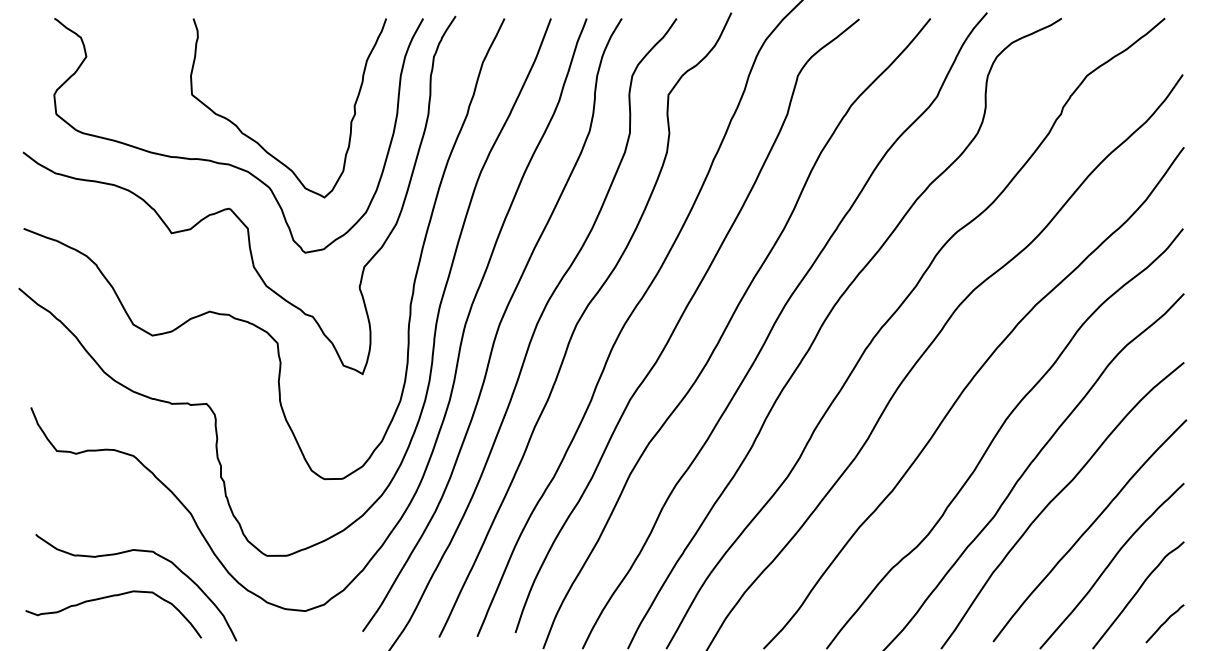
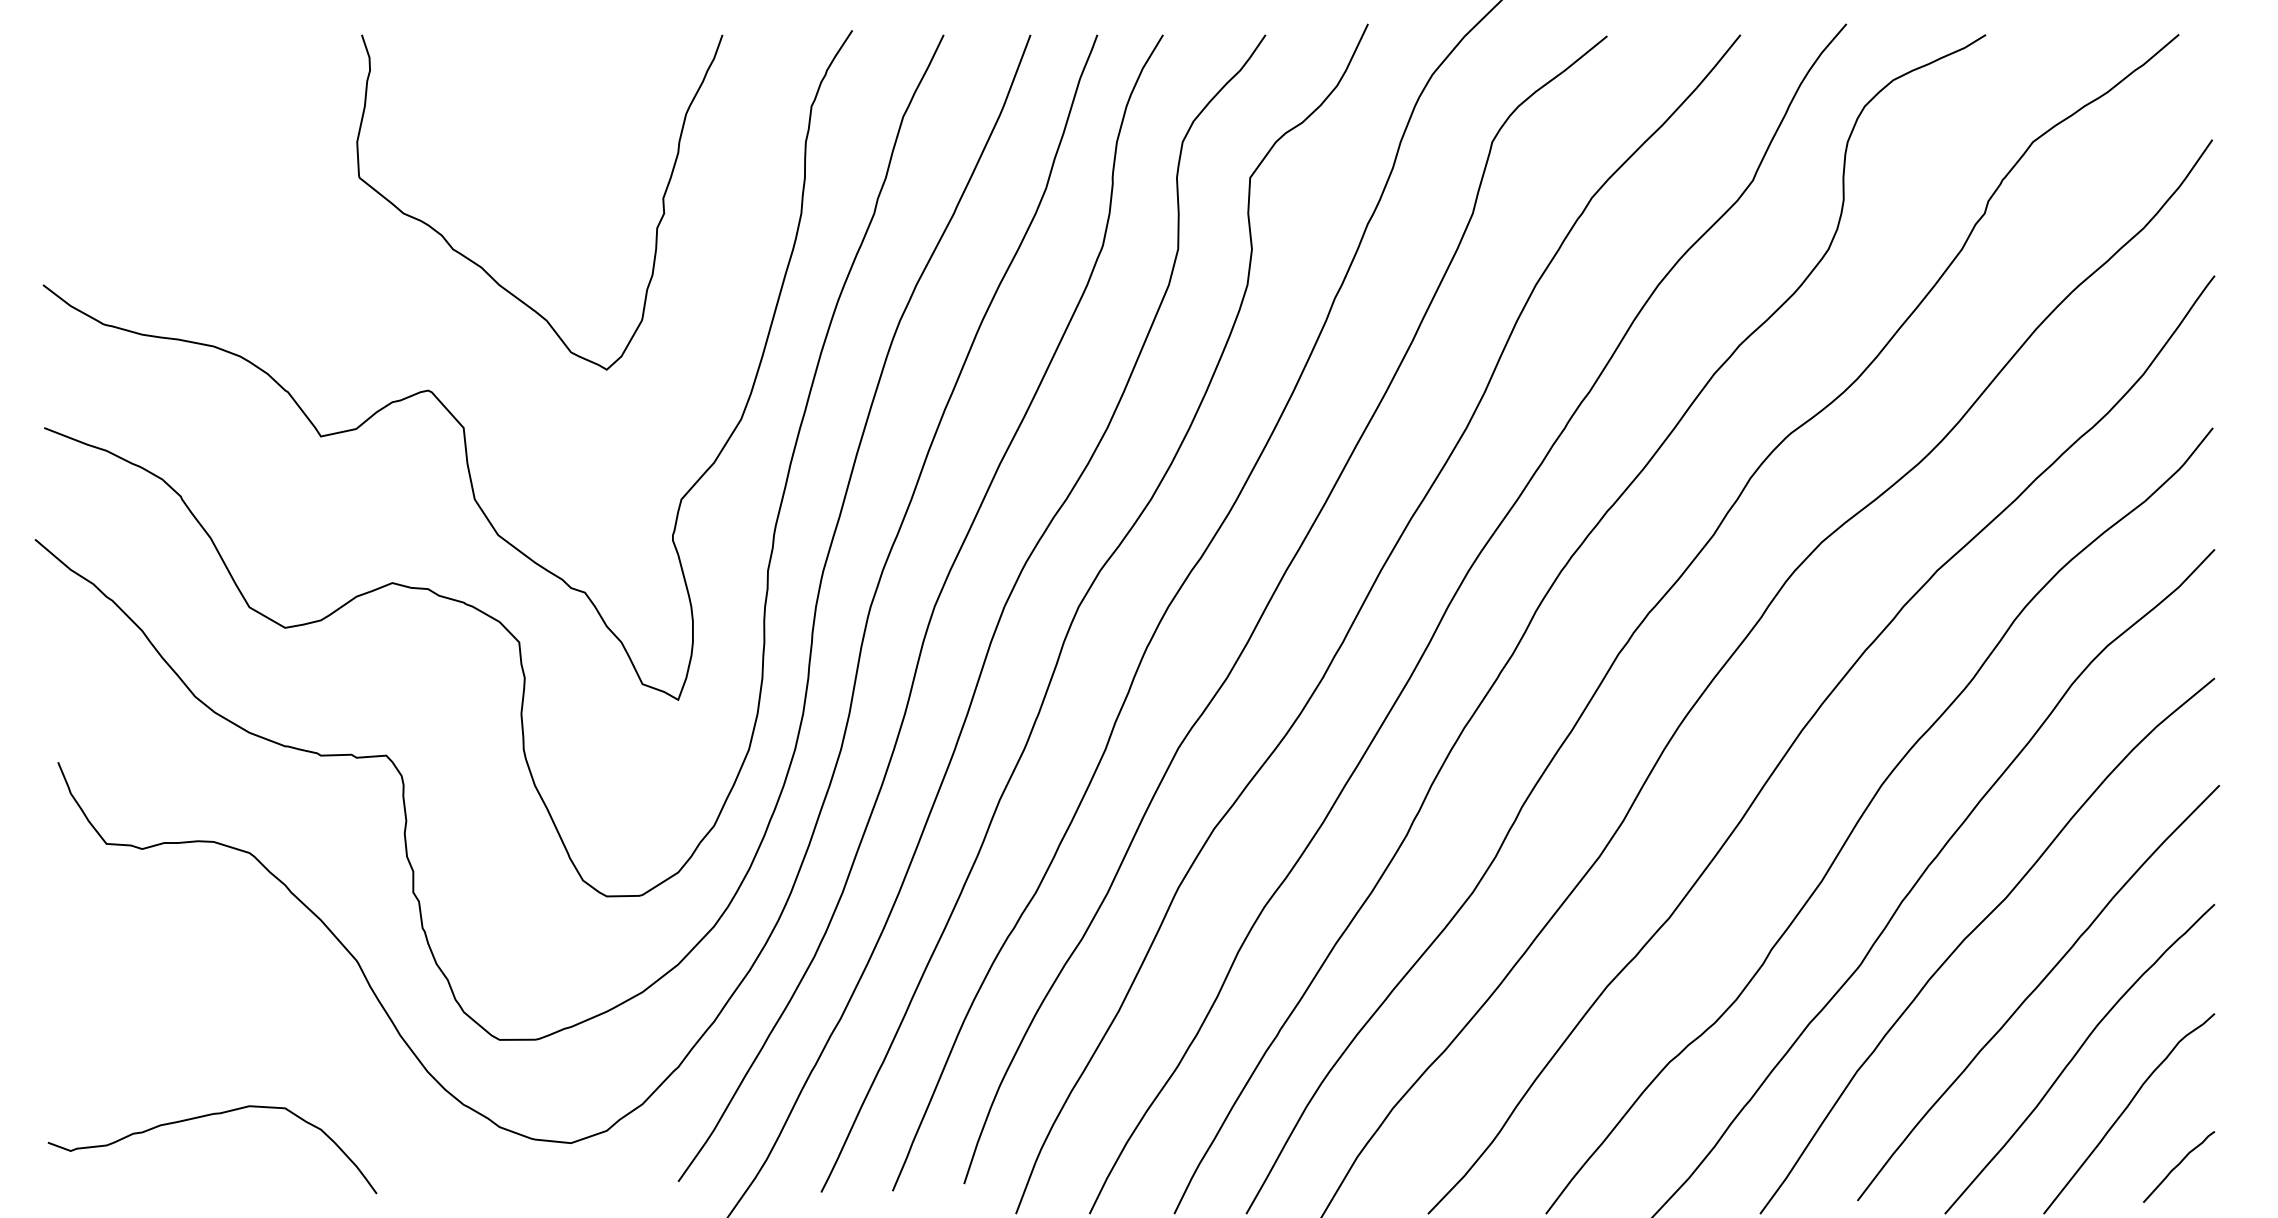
curve: (229, 163) -> (429, 306), removed
curve: (136, 551) -> (255, 1031), removed

